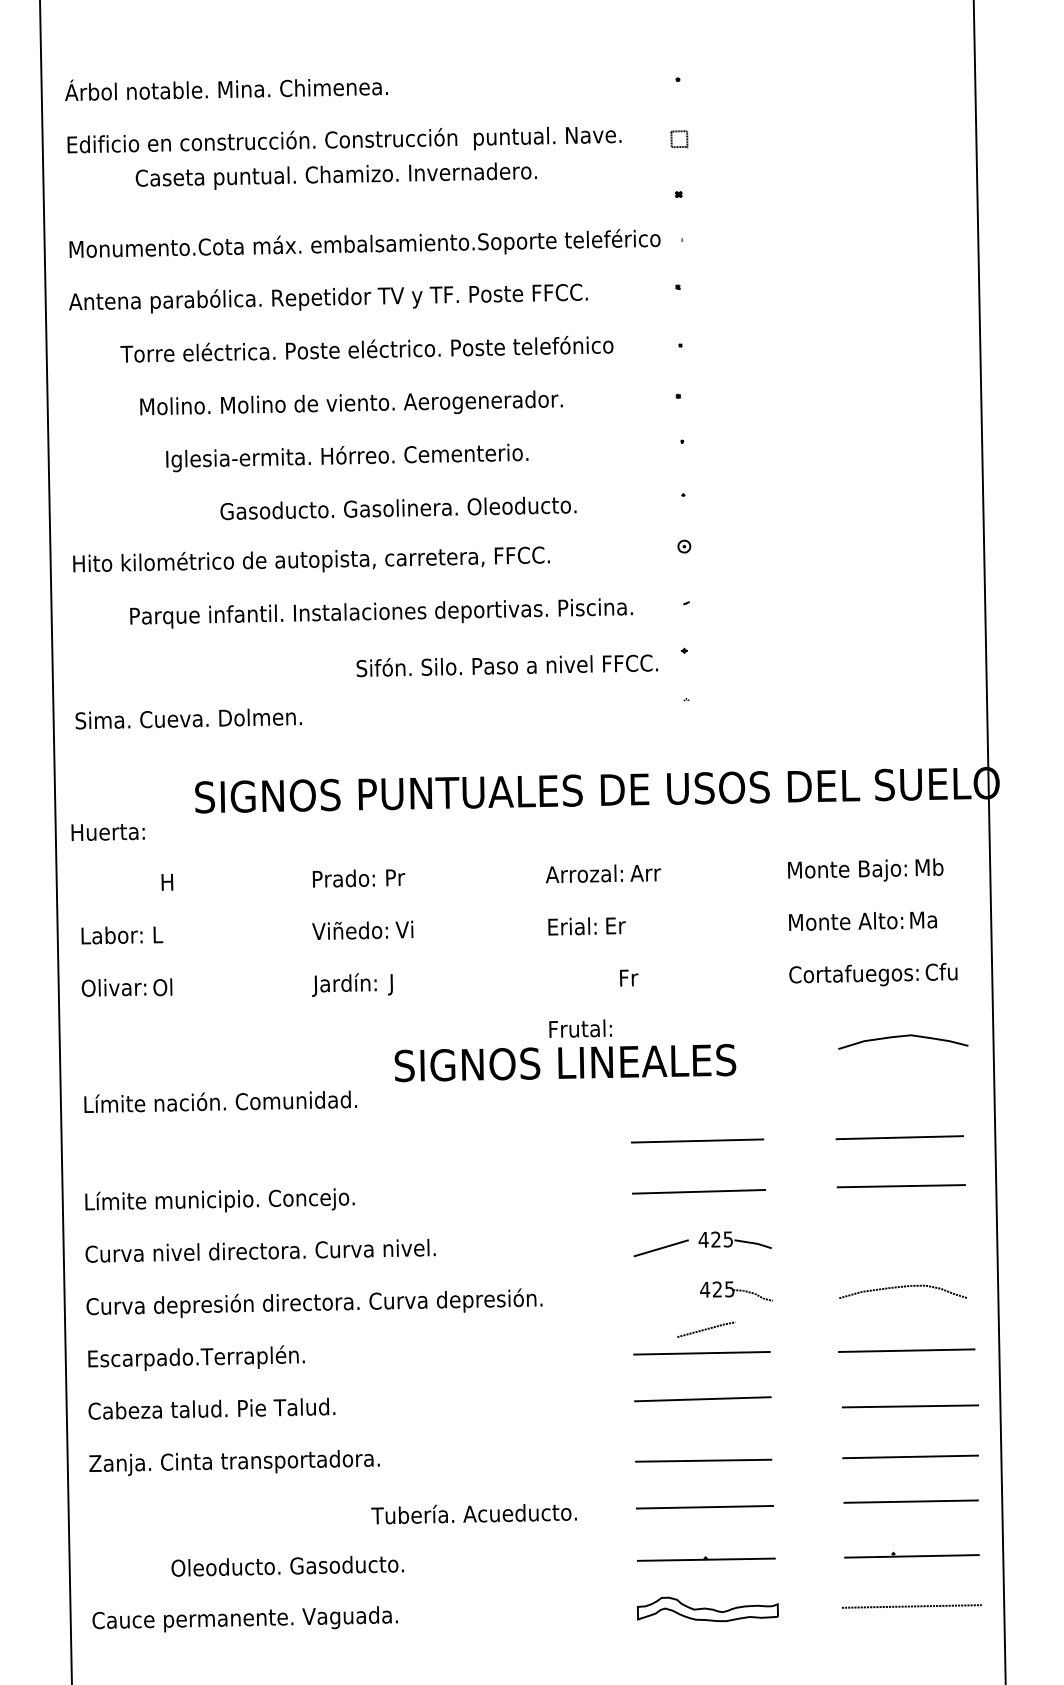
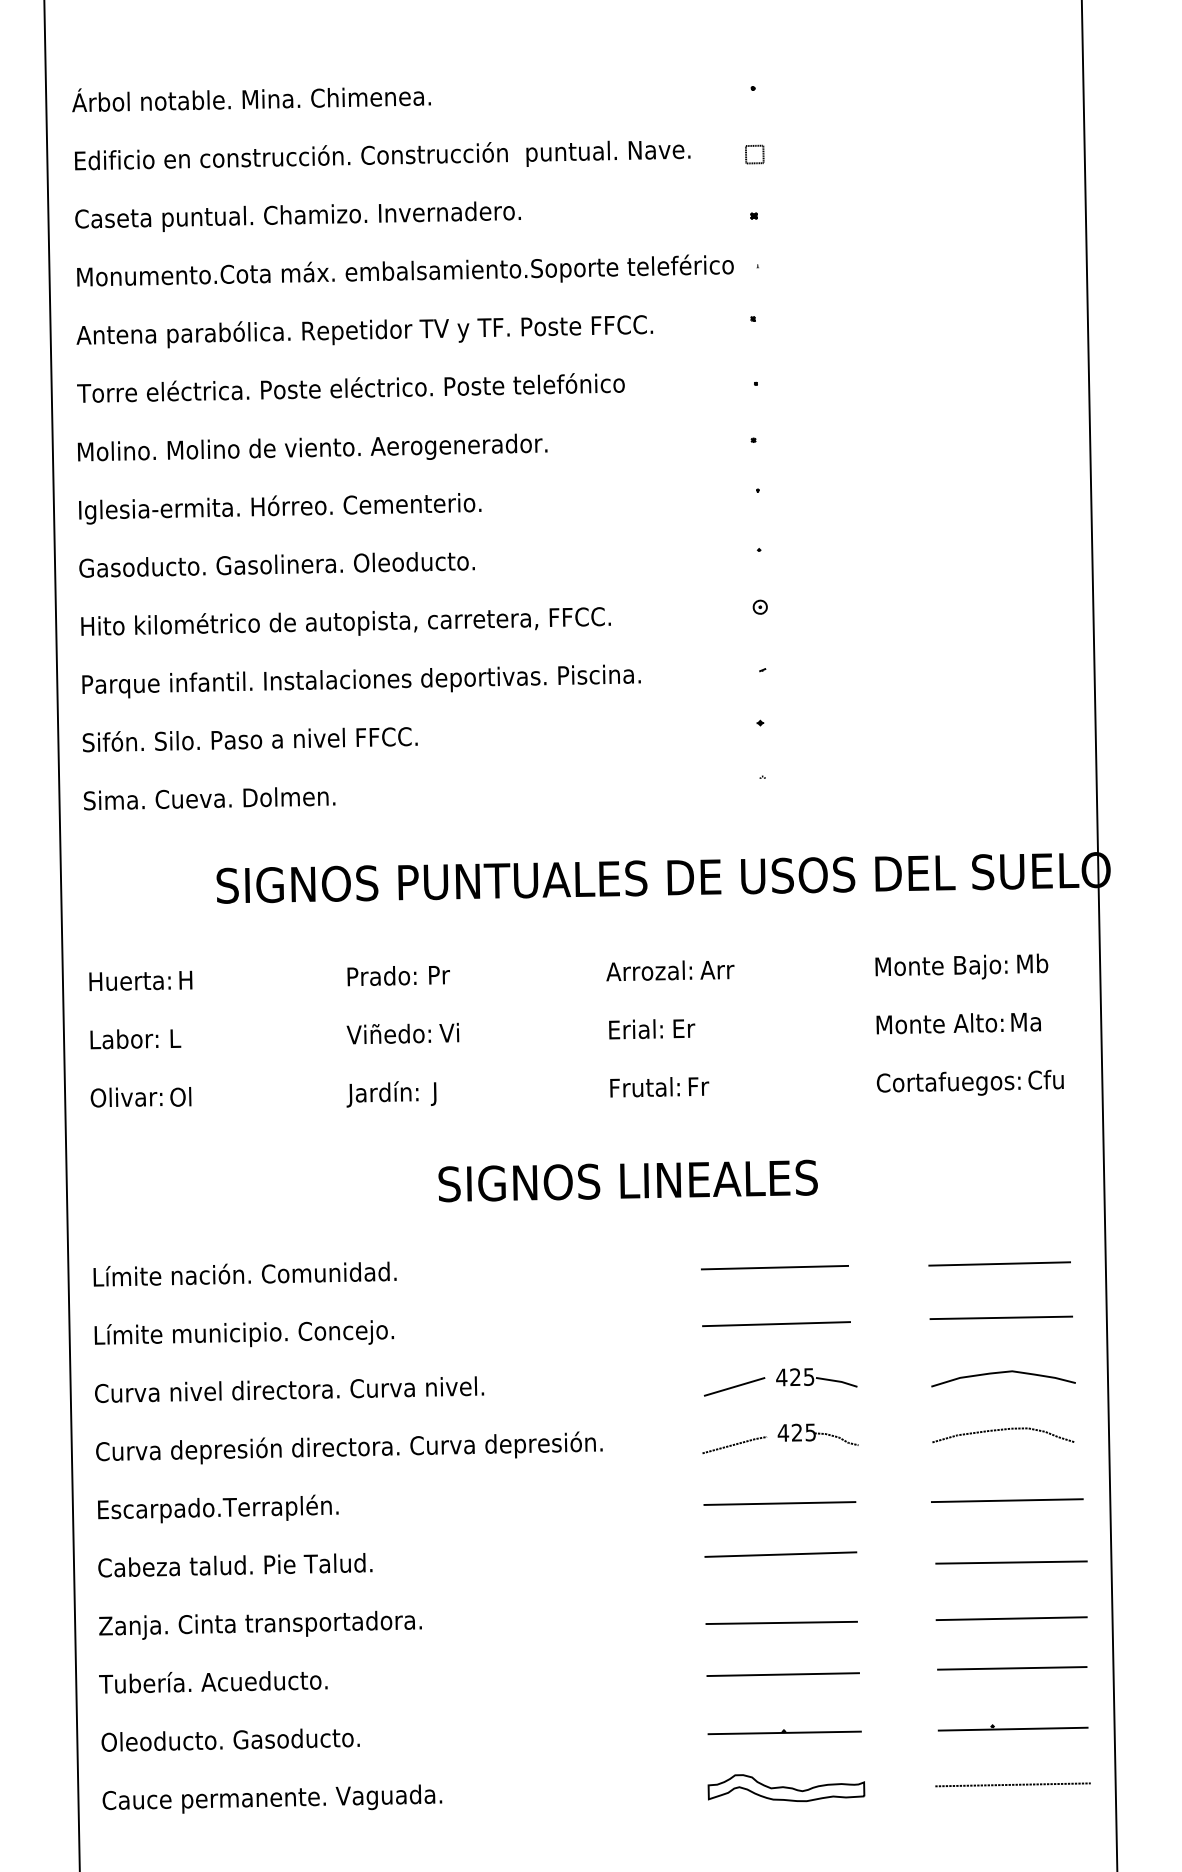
text: (335, 175) -> (297, 216), moved
text: (366, 349) -> (350, 388), moved
text: (351, 402) -> (312, 447), moved
text: (347, 457) -> (280, 508), moved
text: (398, 508) -> (277, 564), moved
text: (381, 613) -> (361, 681), moved
text: (507, 665) -> (250, 739), moved
text: (107, 832) -> (129, 981), moved
text: (580, 1028) -> (644, 1087), moved
curve: (901, 1037) -> (1001, 1373), moved
text: (220, 1101) -> (244, 1273), moved
line: (706, 1329) -> (734, 1444), moved
text: (473, 1514) -> (212, 1682), moved
text: (287, 1565) -> (230, 1739), moved

